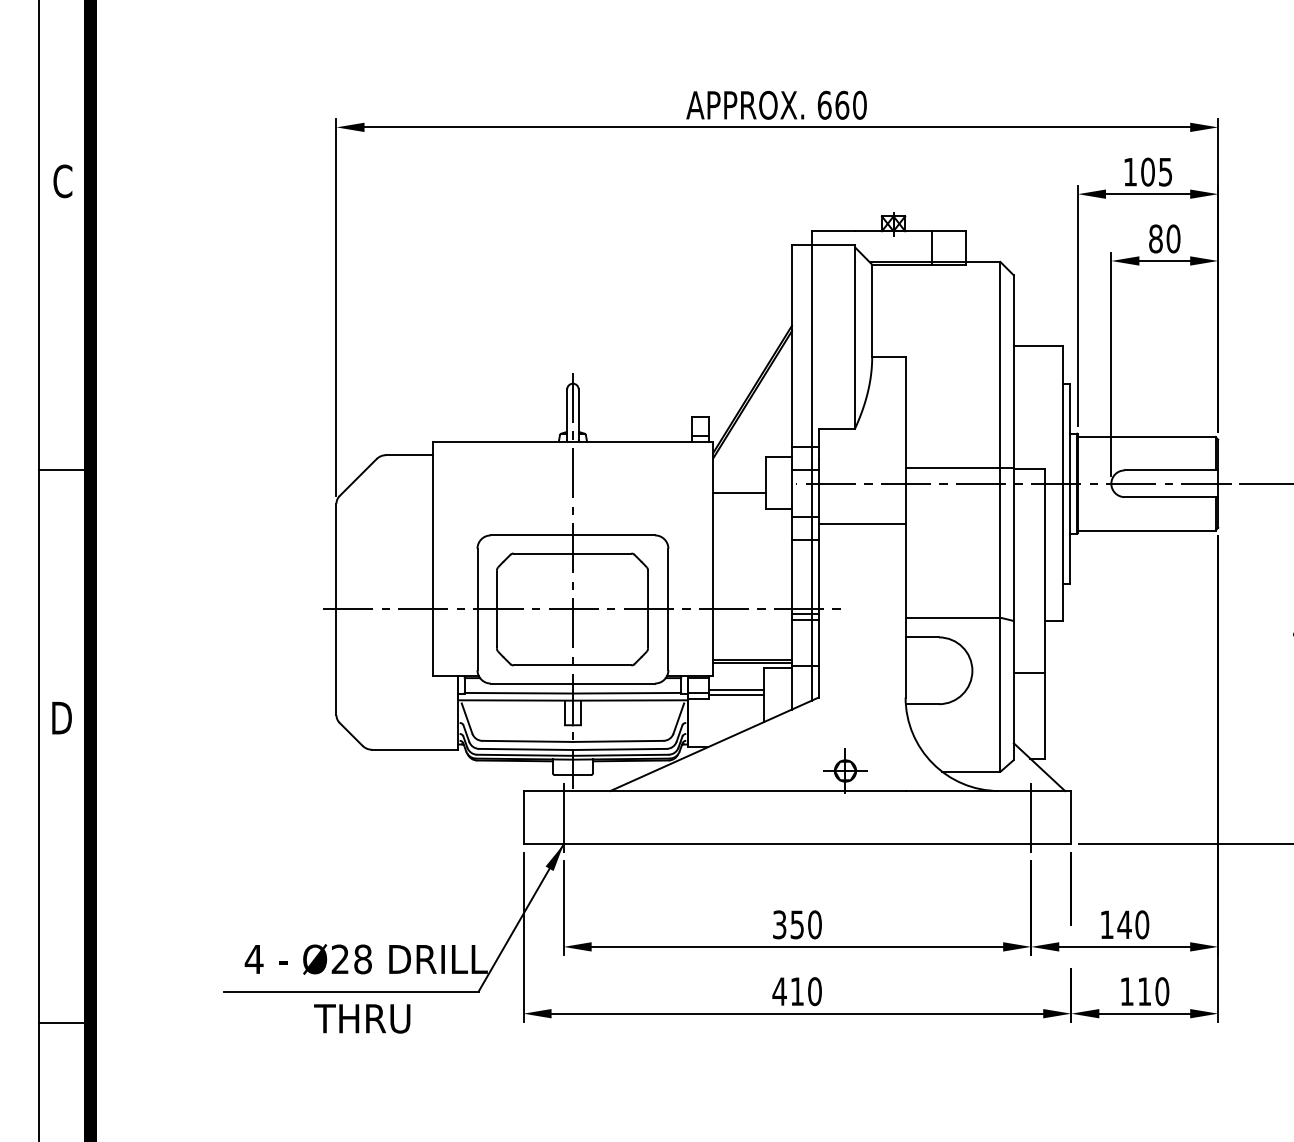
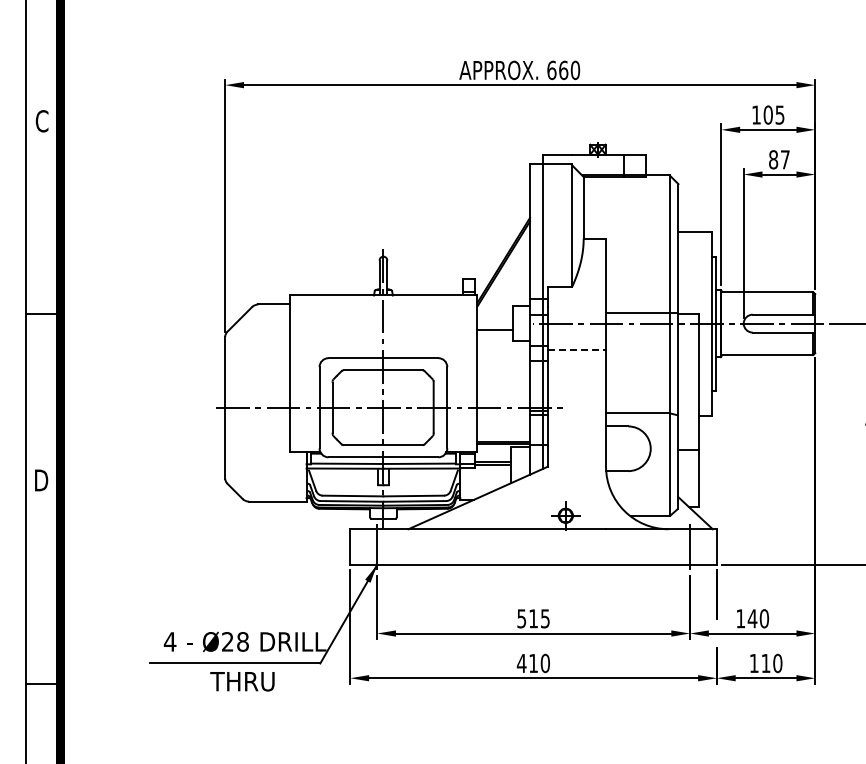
text: (1172, 238) -> (784, 159), 80 -> 87
line: (862, 523) -> (577, 350), solid -> dashed
text: (797, 924) -> (533, 618), 350 -> 515

